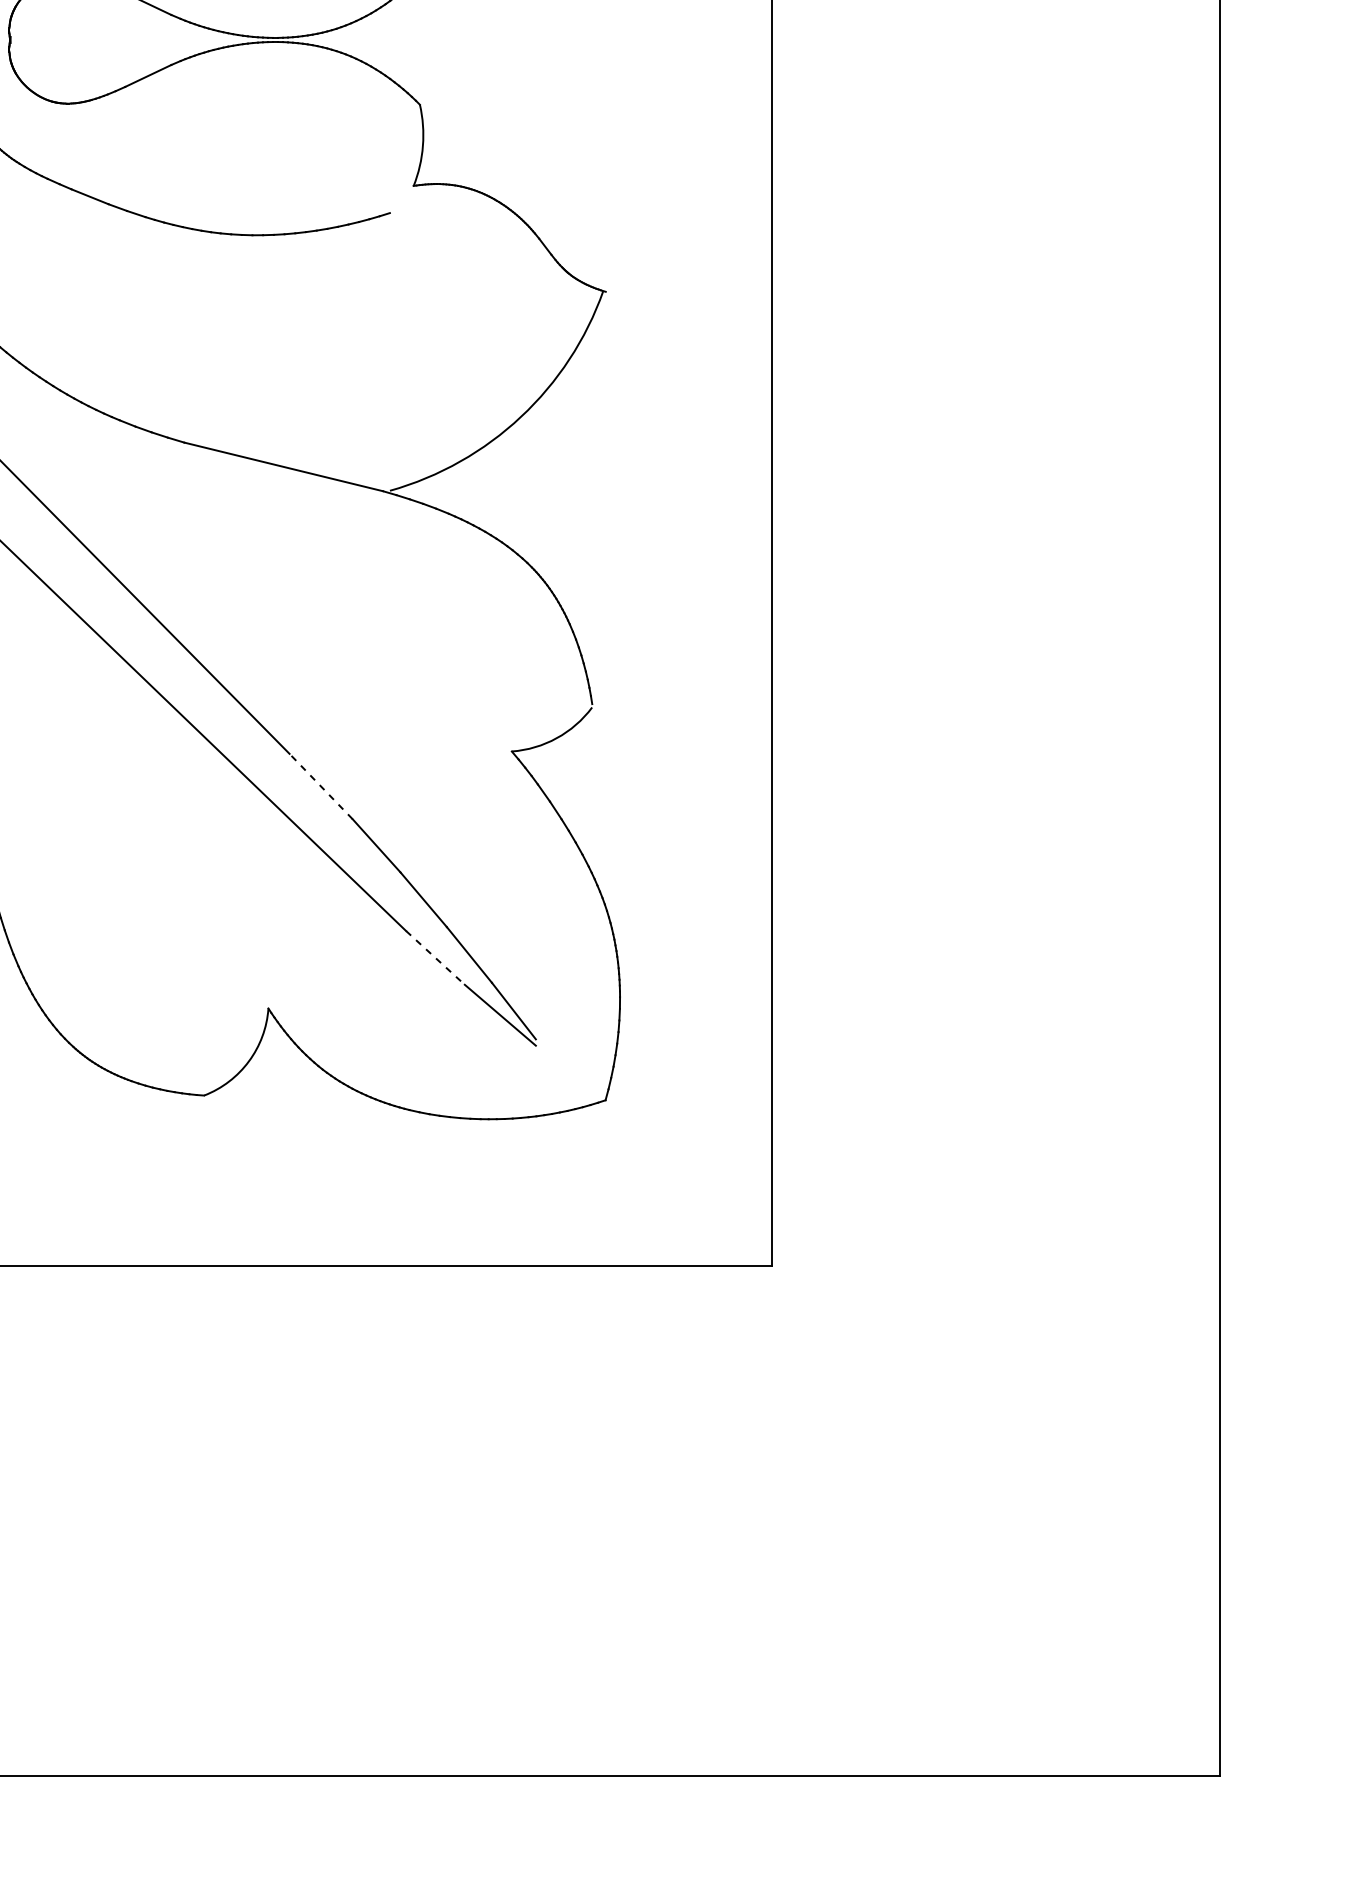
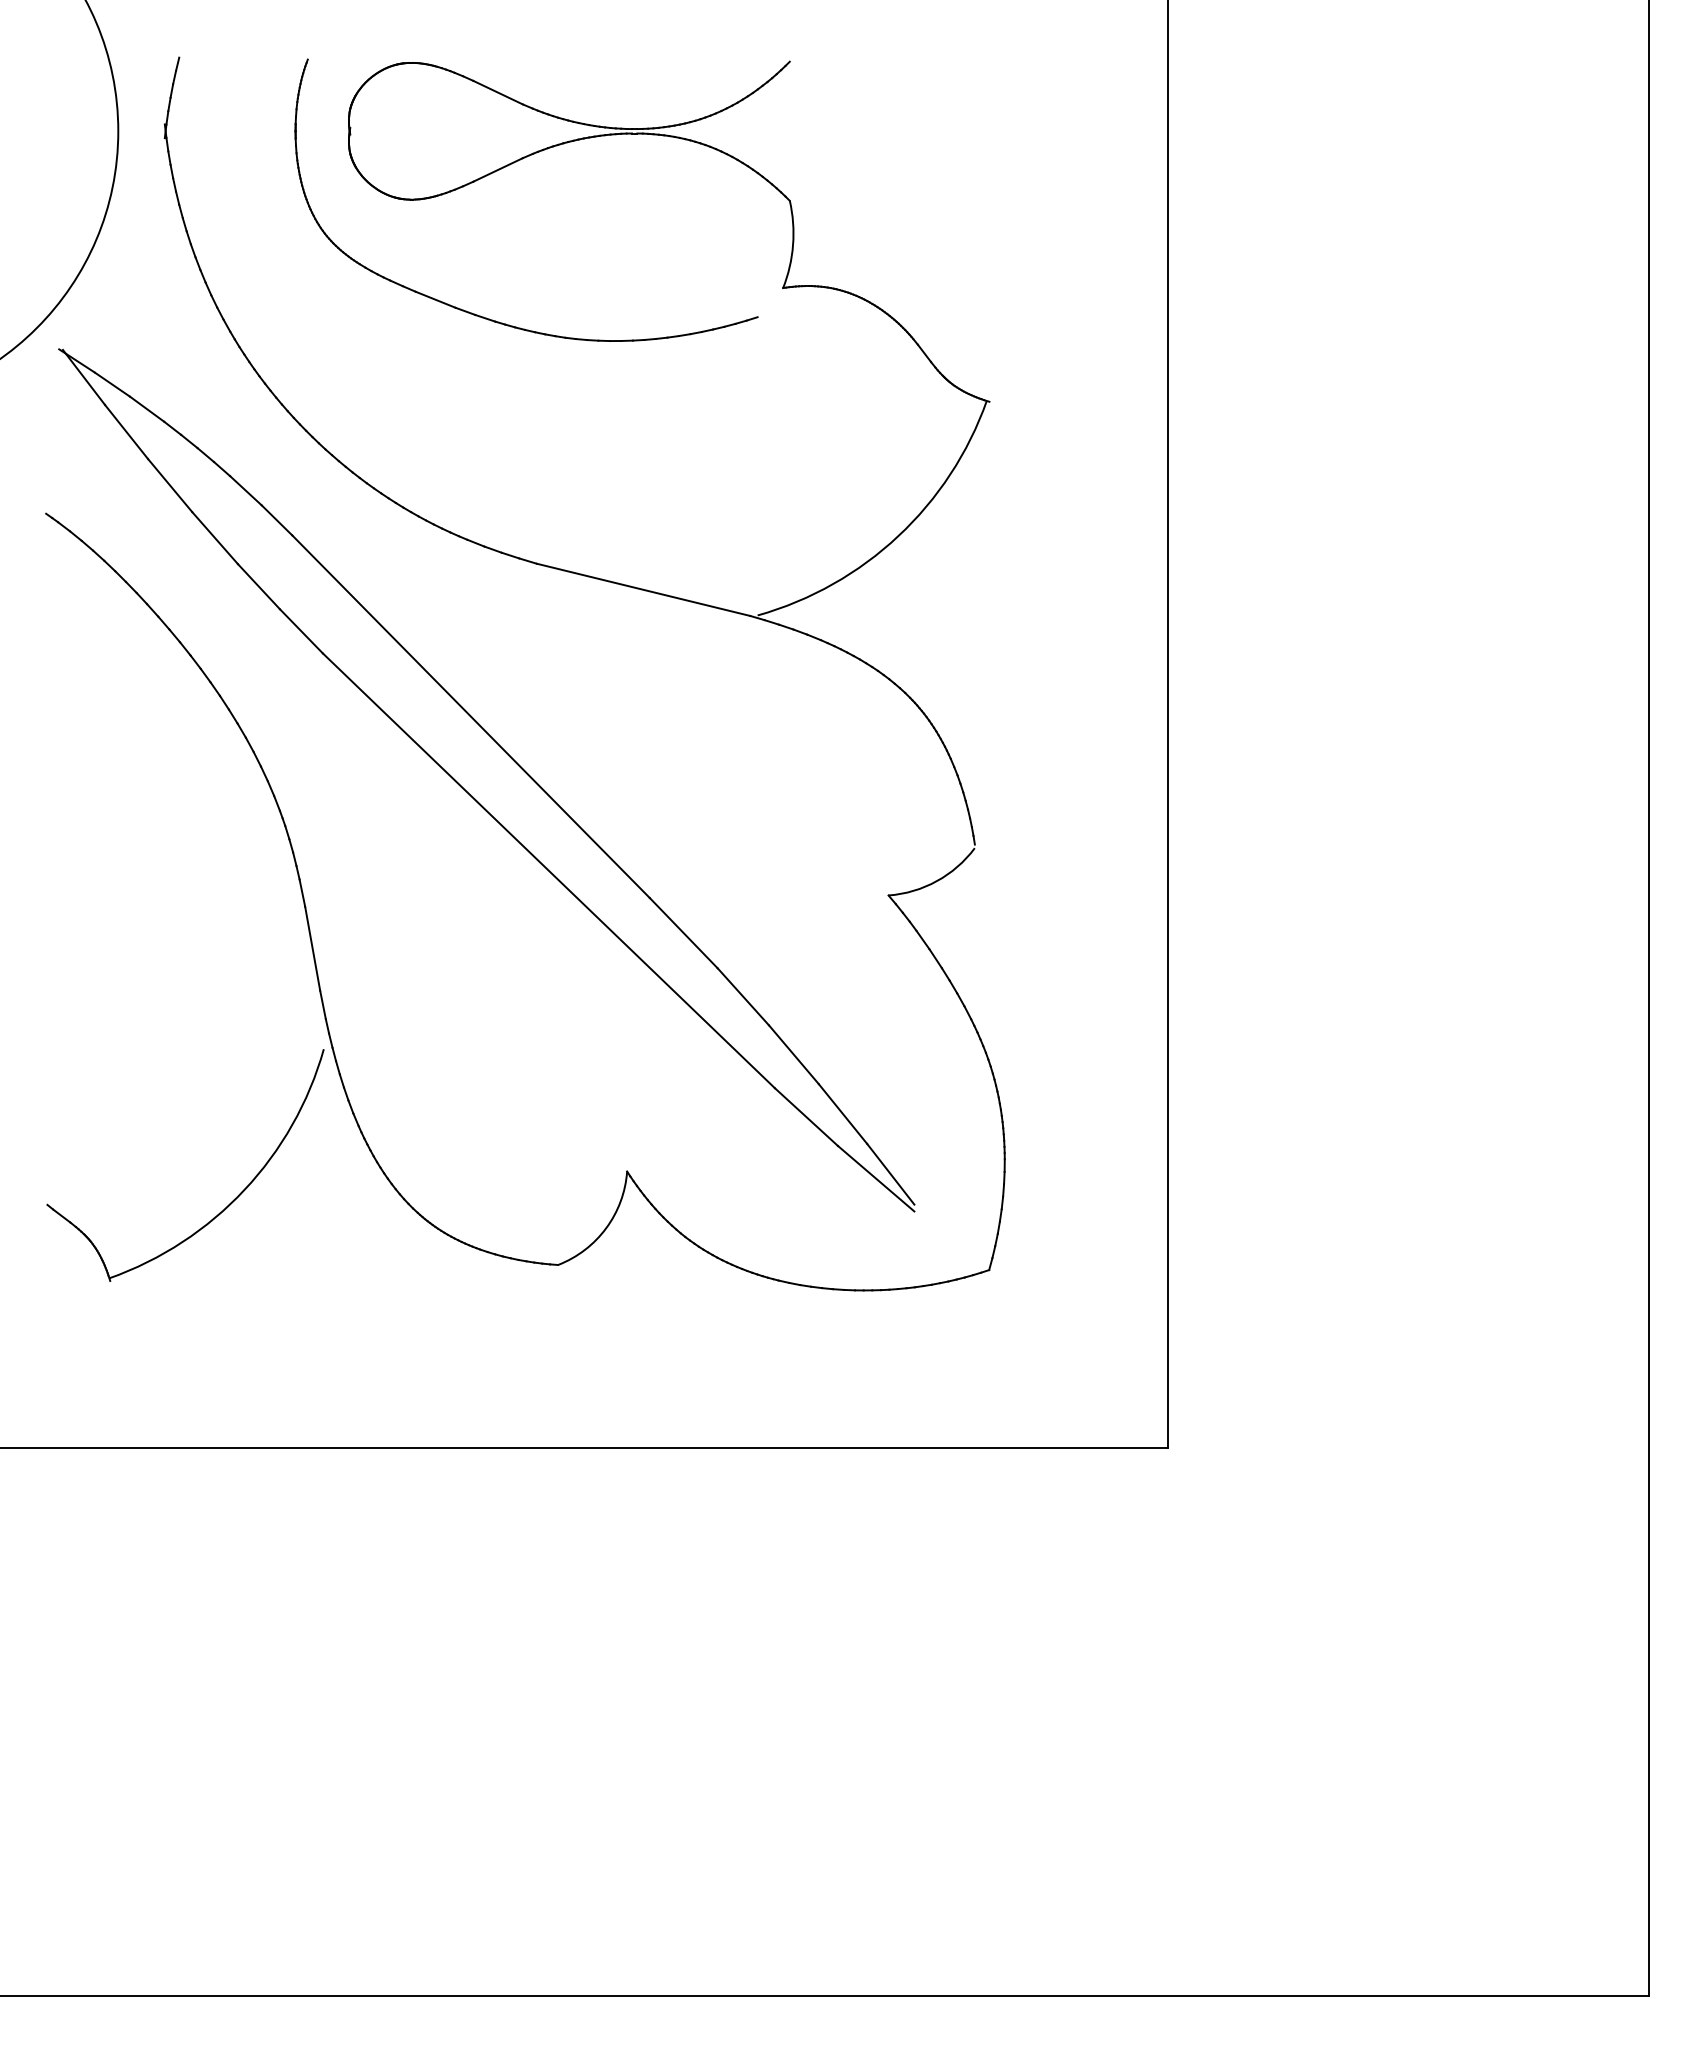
line: (320, 786) -> (683, 933), dashed -> solid
line: (435, 958) -> (806, 1117), dashed -> solid

